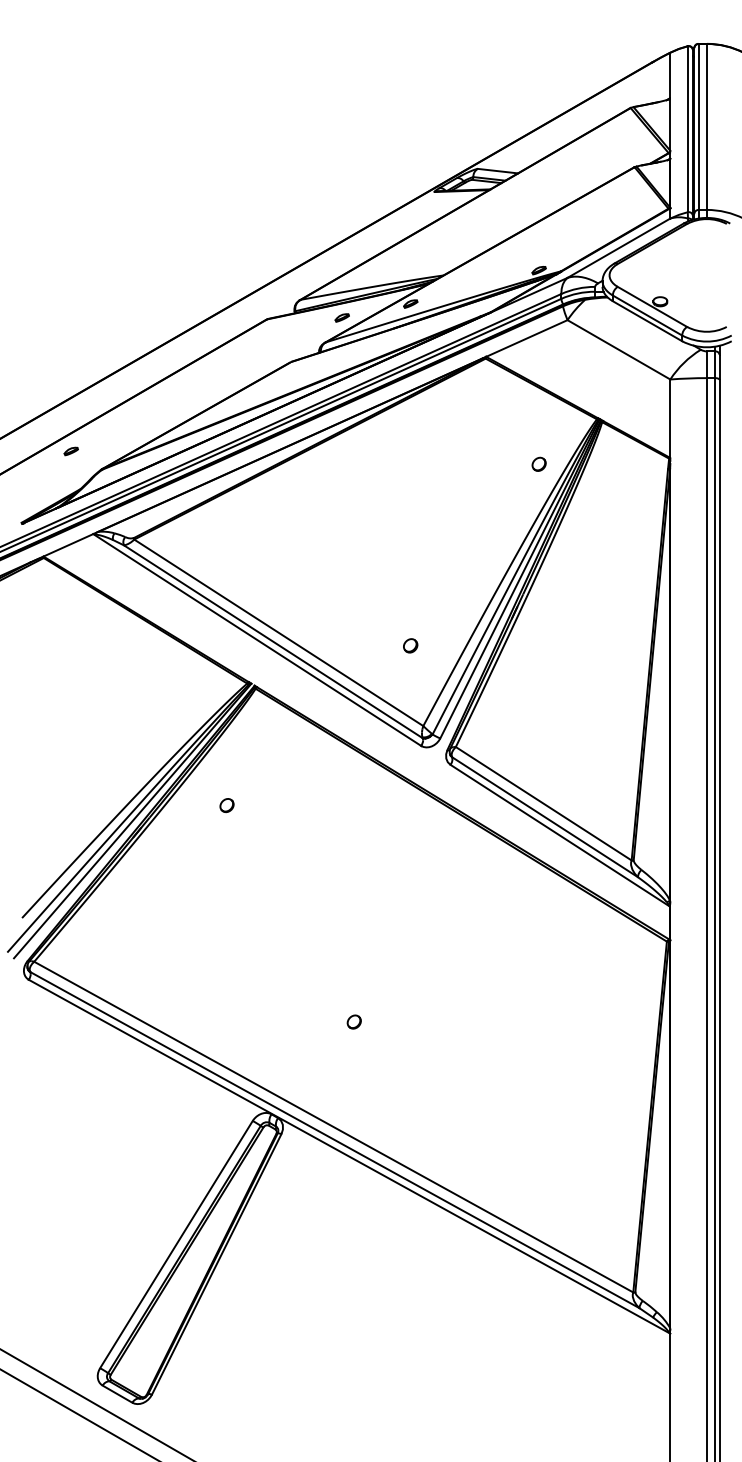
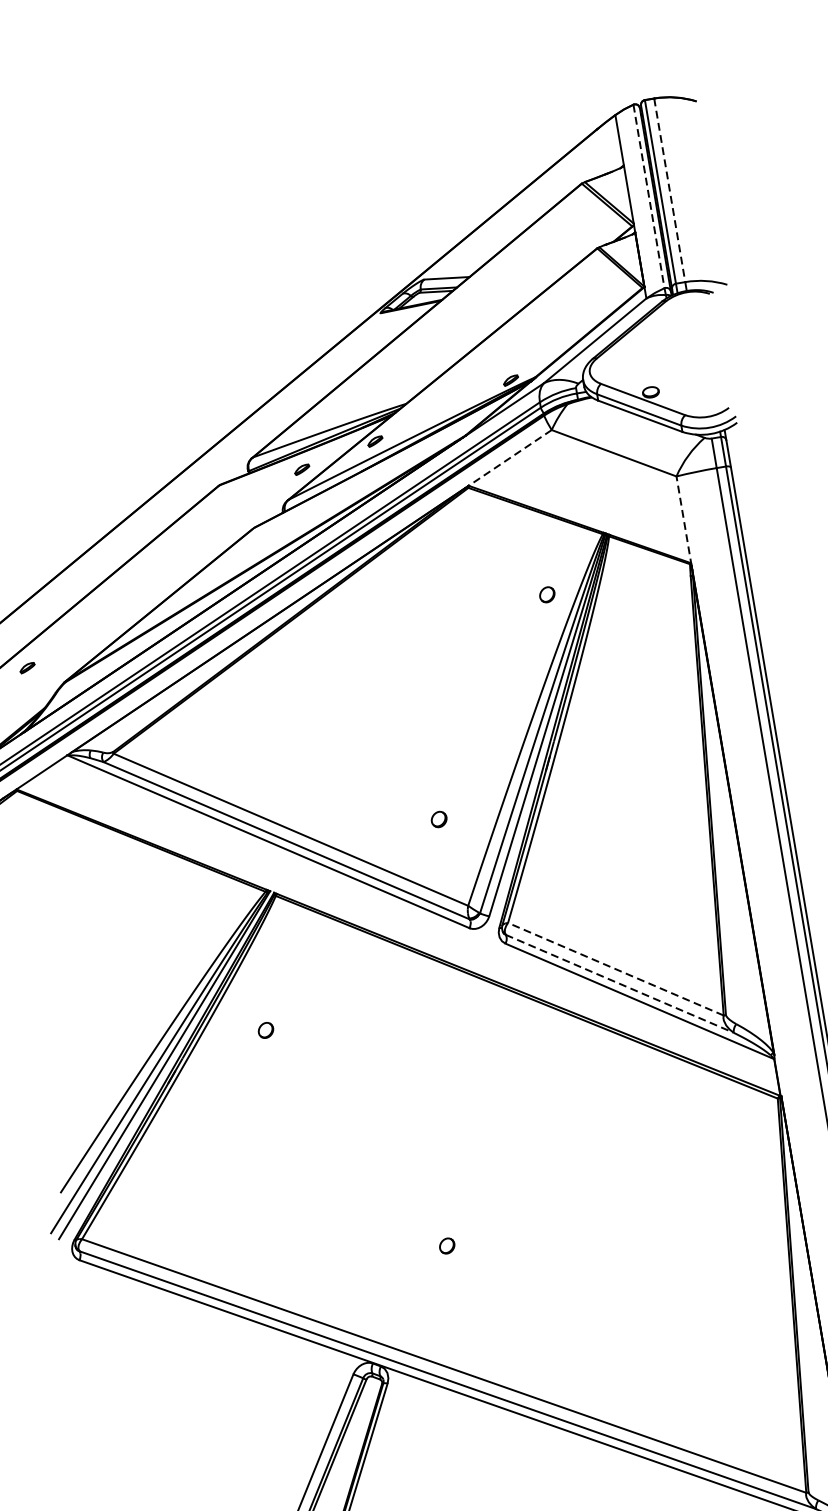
line: (706, 126) -> (669, 189), solid -> dashed
line: (687, 129) -> (648, 196), solid -> dashed
line: (526, 338) -> (509, 458), solid -> dashed
line: (670, 420) -> (684, 521), solid -> dashed
line: (543, 803) -> (615, 968), solid -> dashed
line: (545, 817) -> (620, 984), solid -> dashed

